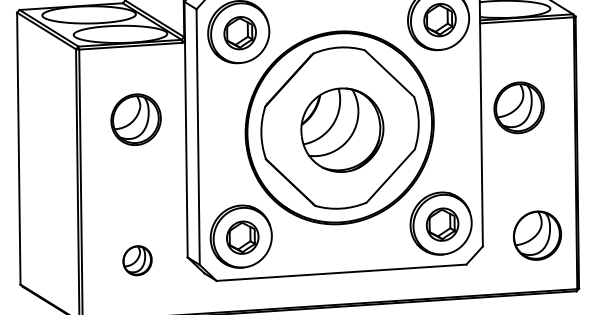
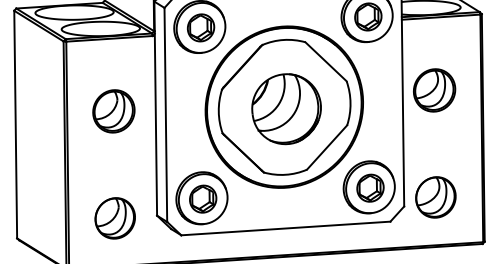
part: (135, 119) -> (113, 111), moved
part: (536, 235) -> (435, 197), moved
part: (136, 260) -> (114, 218), size x1.67

